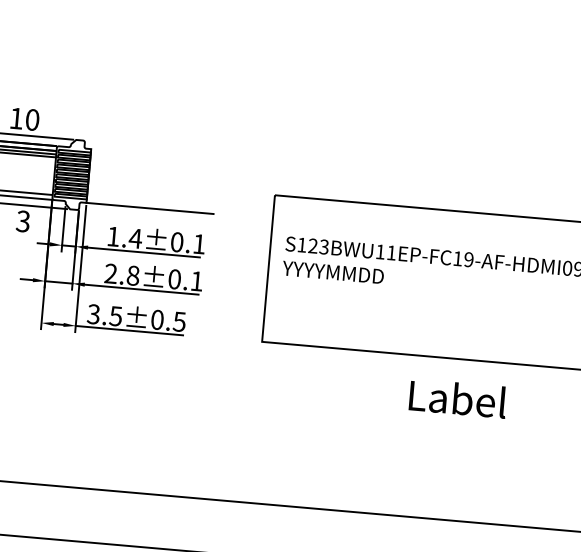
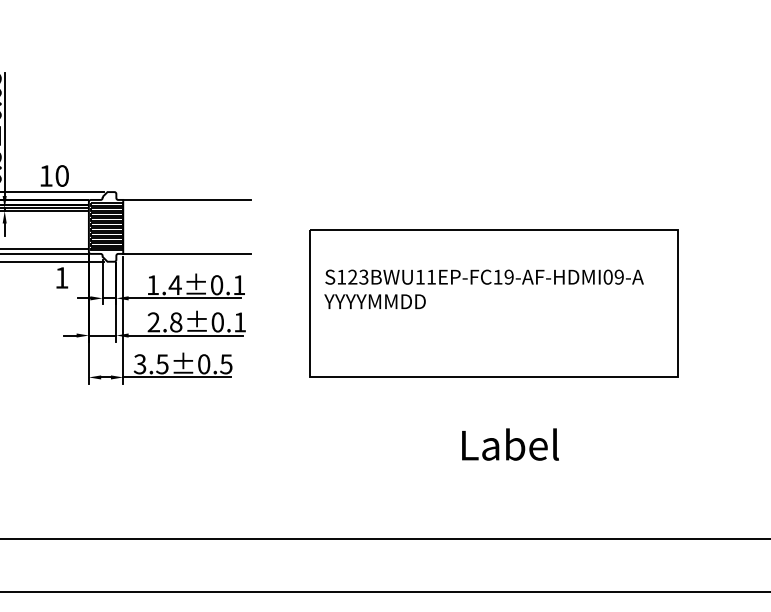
line: (154, 154) -> (186, 199), added
text: (22, 221) -> (61, 277), 3 -> 1
text: (458, 398) -> (510, 444), moved

